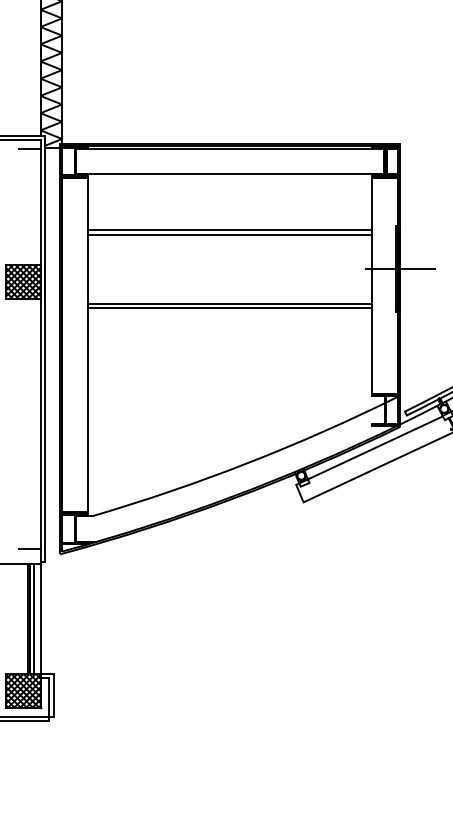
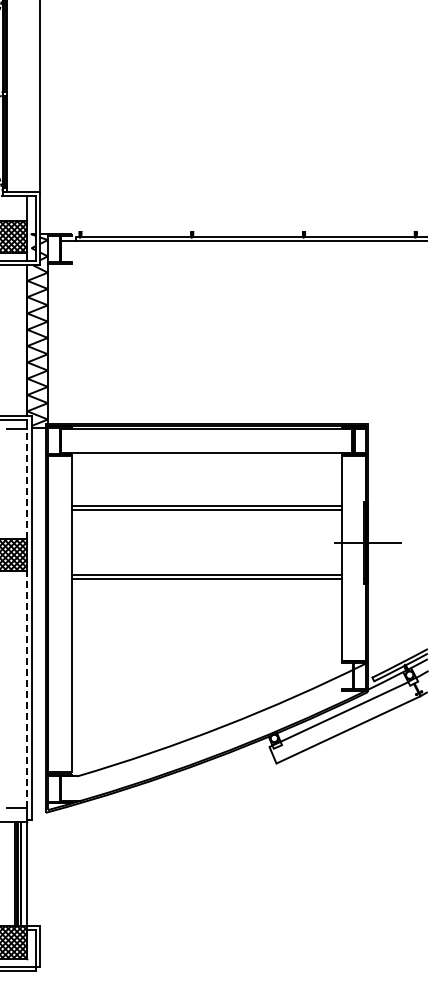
line: (40, 206) -> (27, 483), solid -> dashed
line: (40, 424) -> (27, 689), solid -> dashed

